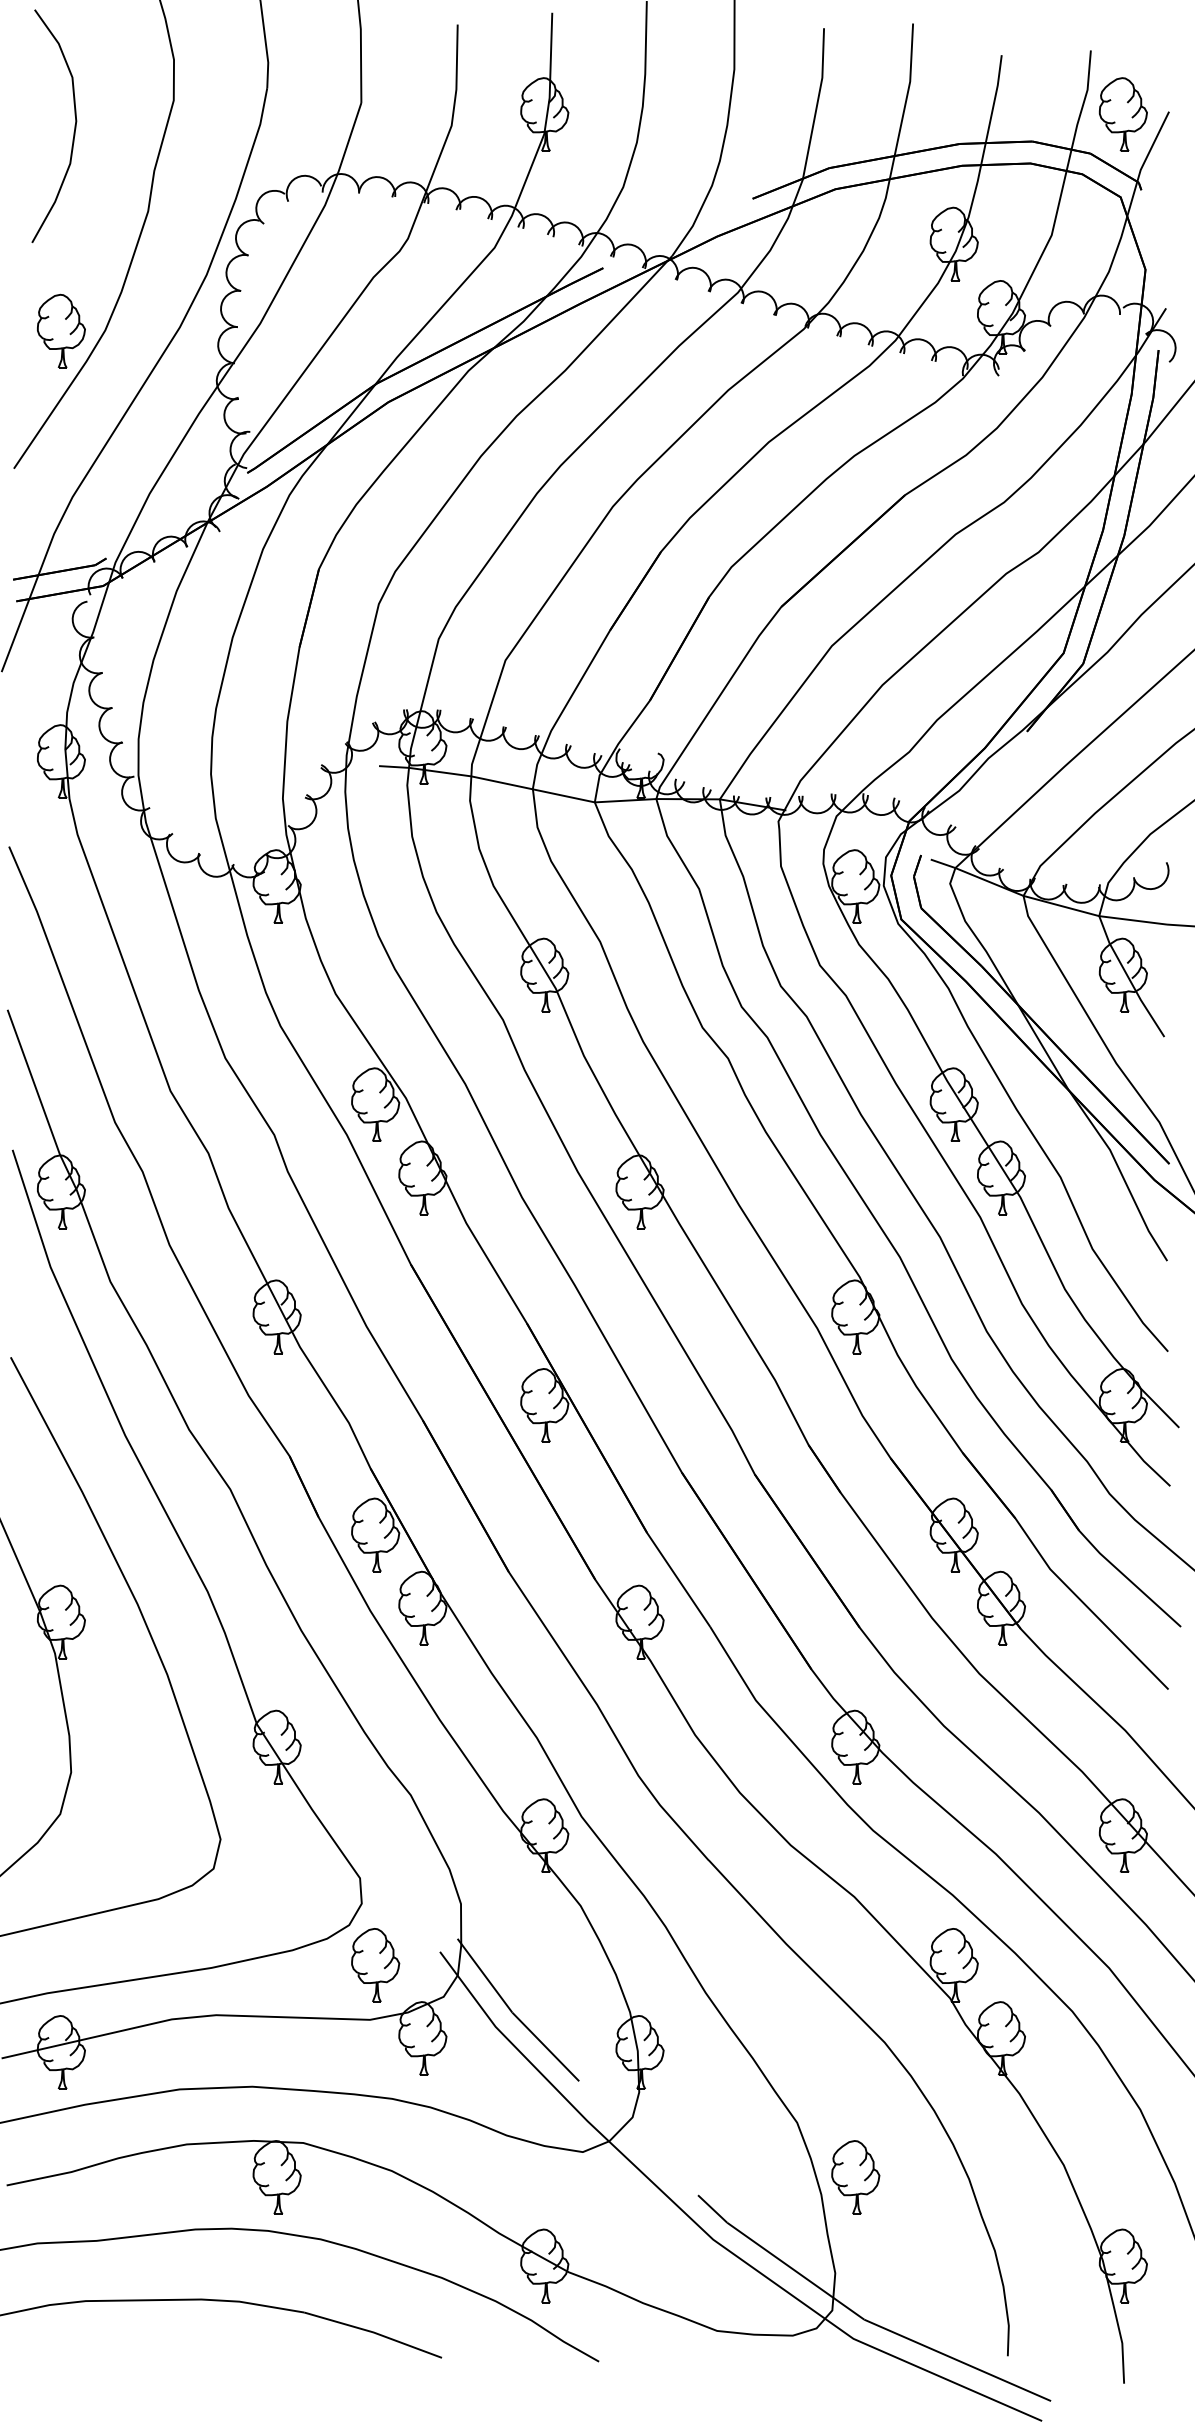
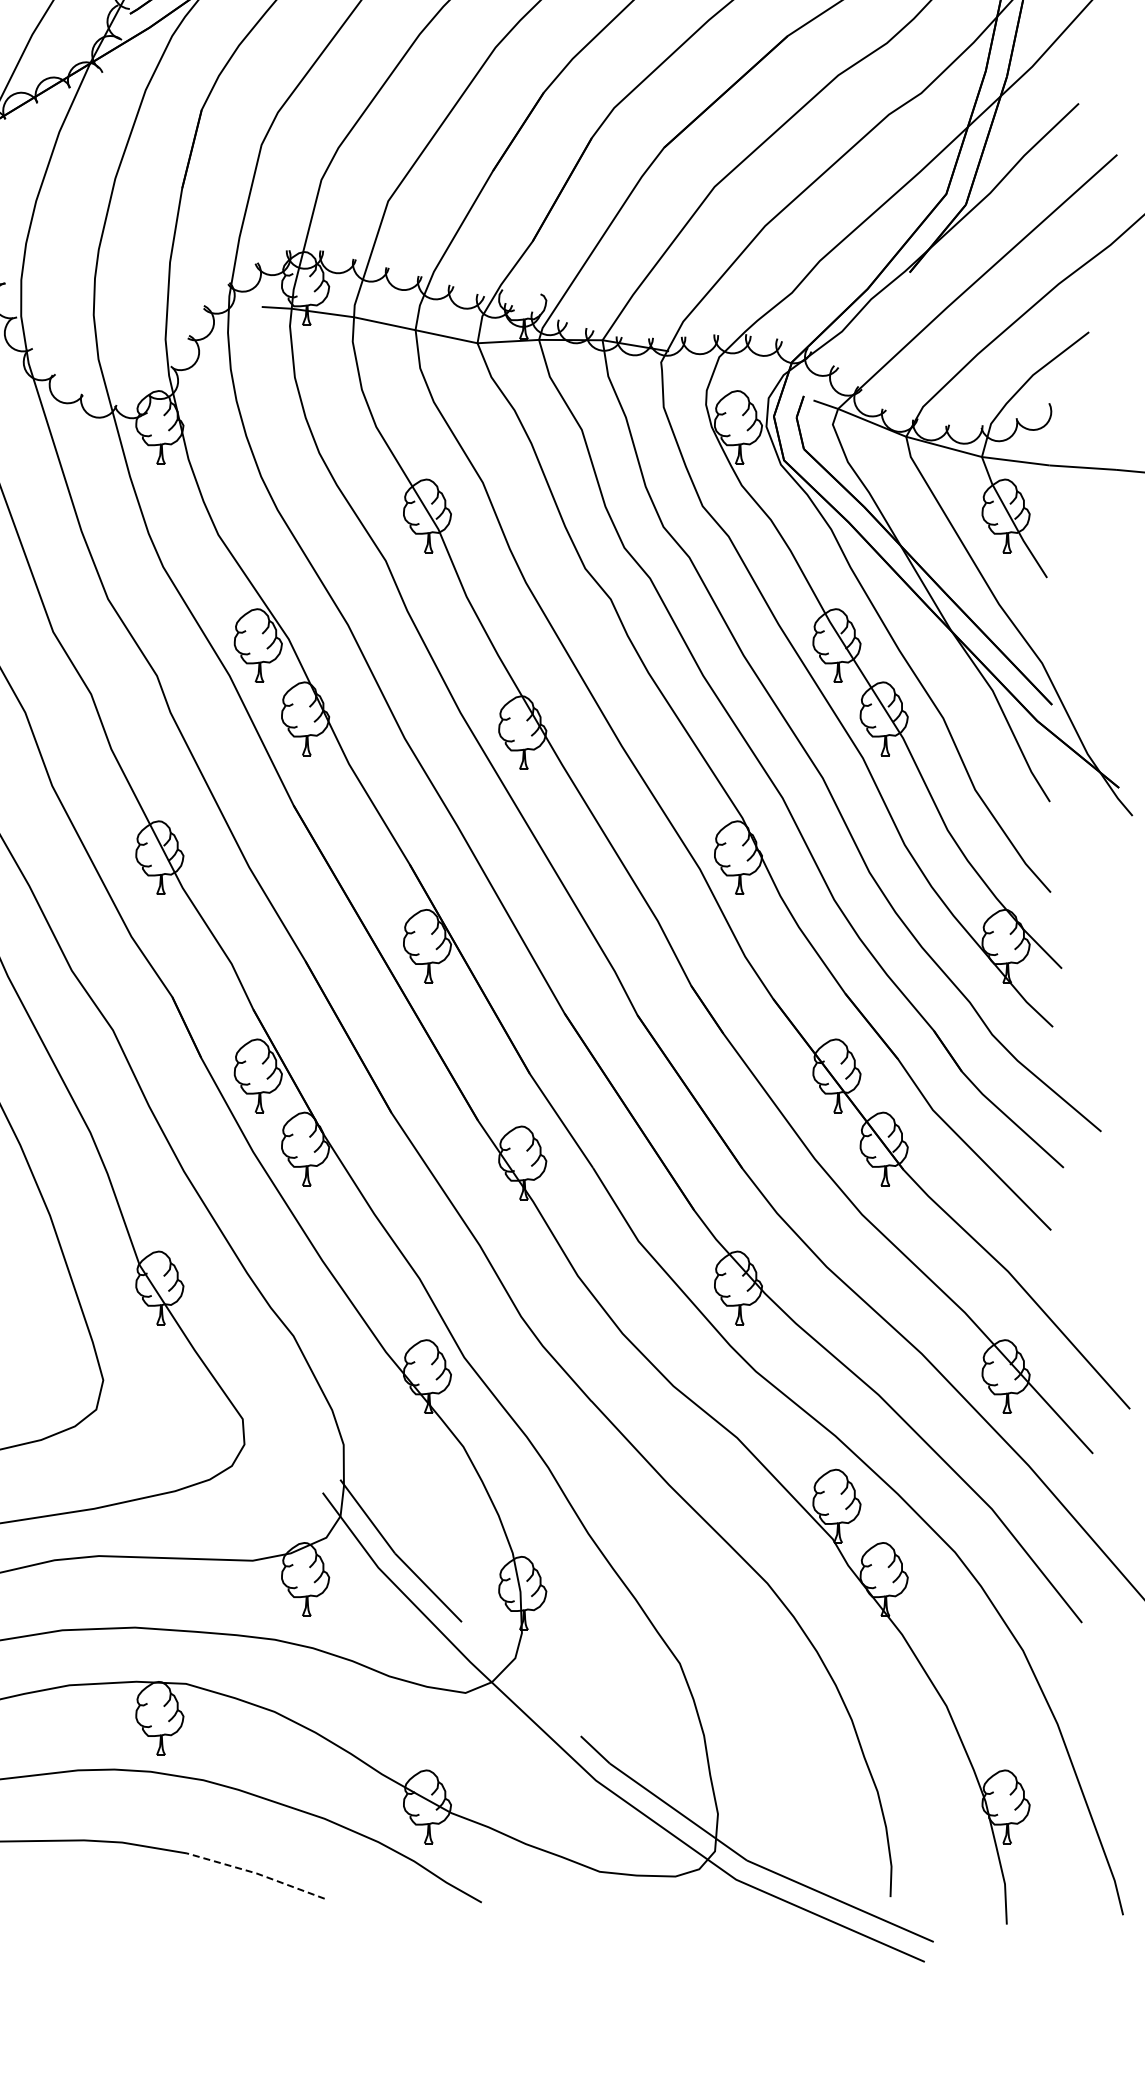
part: (375, 1965) -> (258, 1506), removed
part: (855, 2177) -> (738, 1718), removed
line: (373, 2332) -> (256, 1873), solid -> dashed

